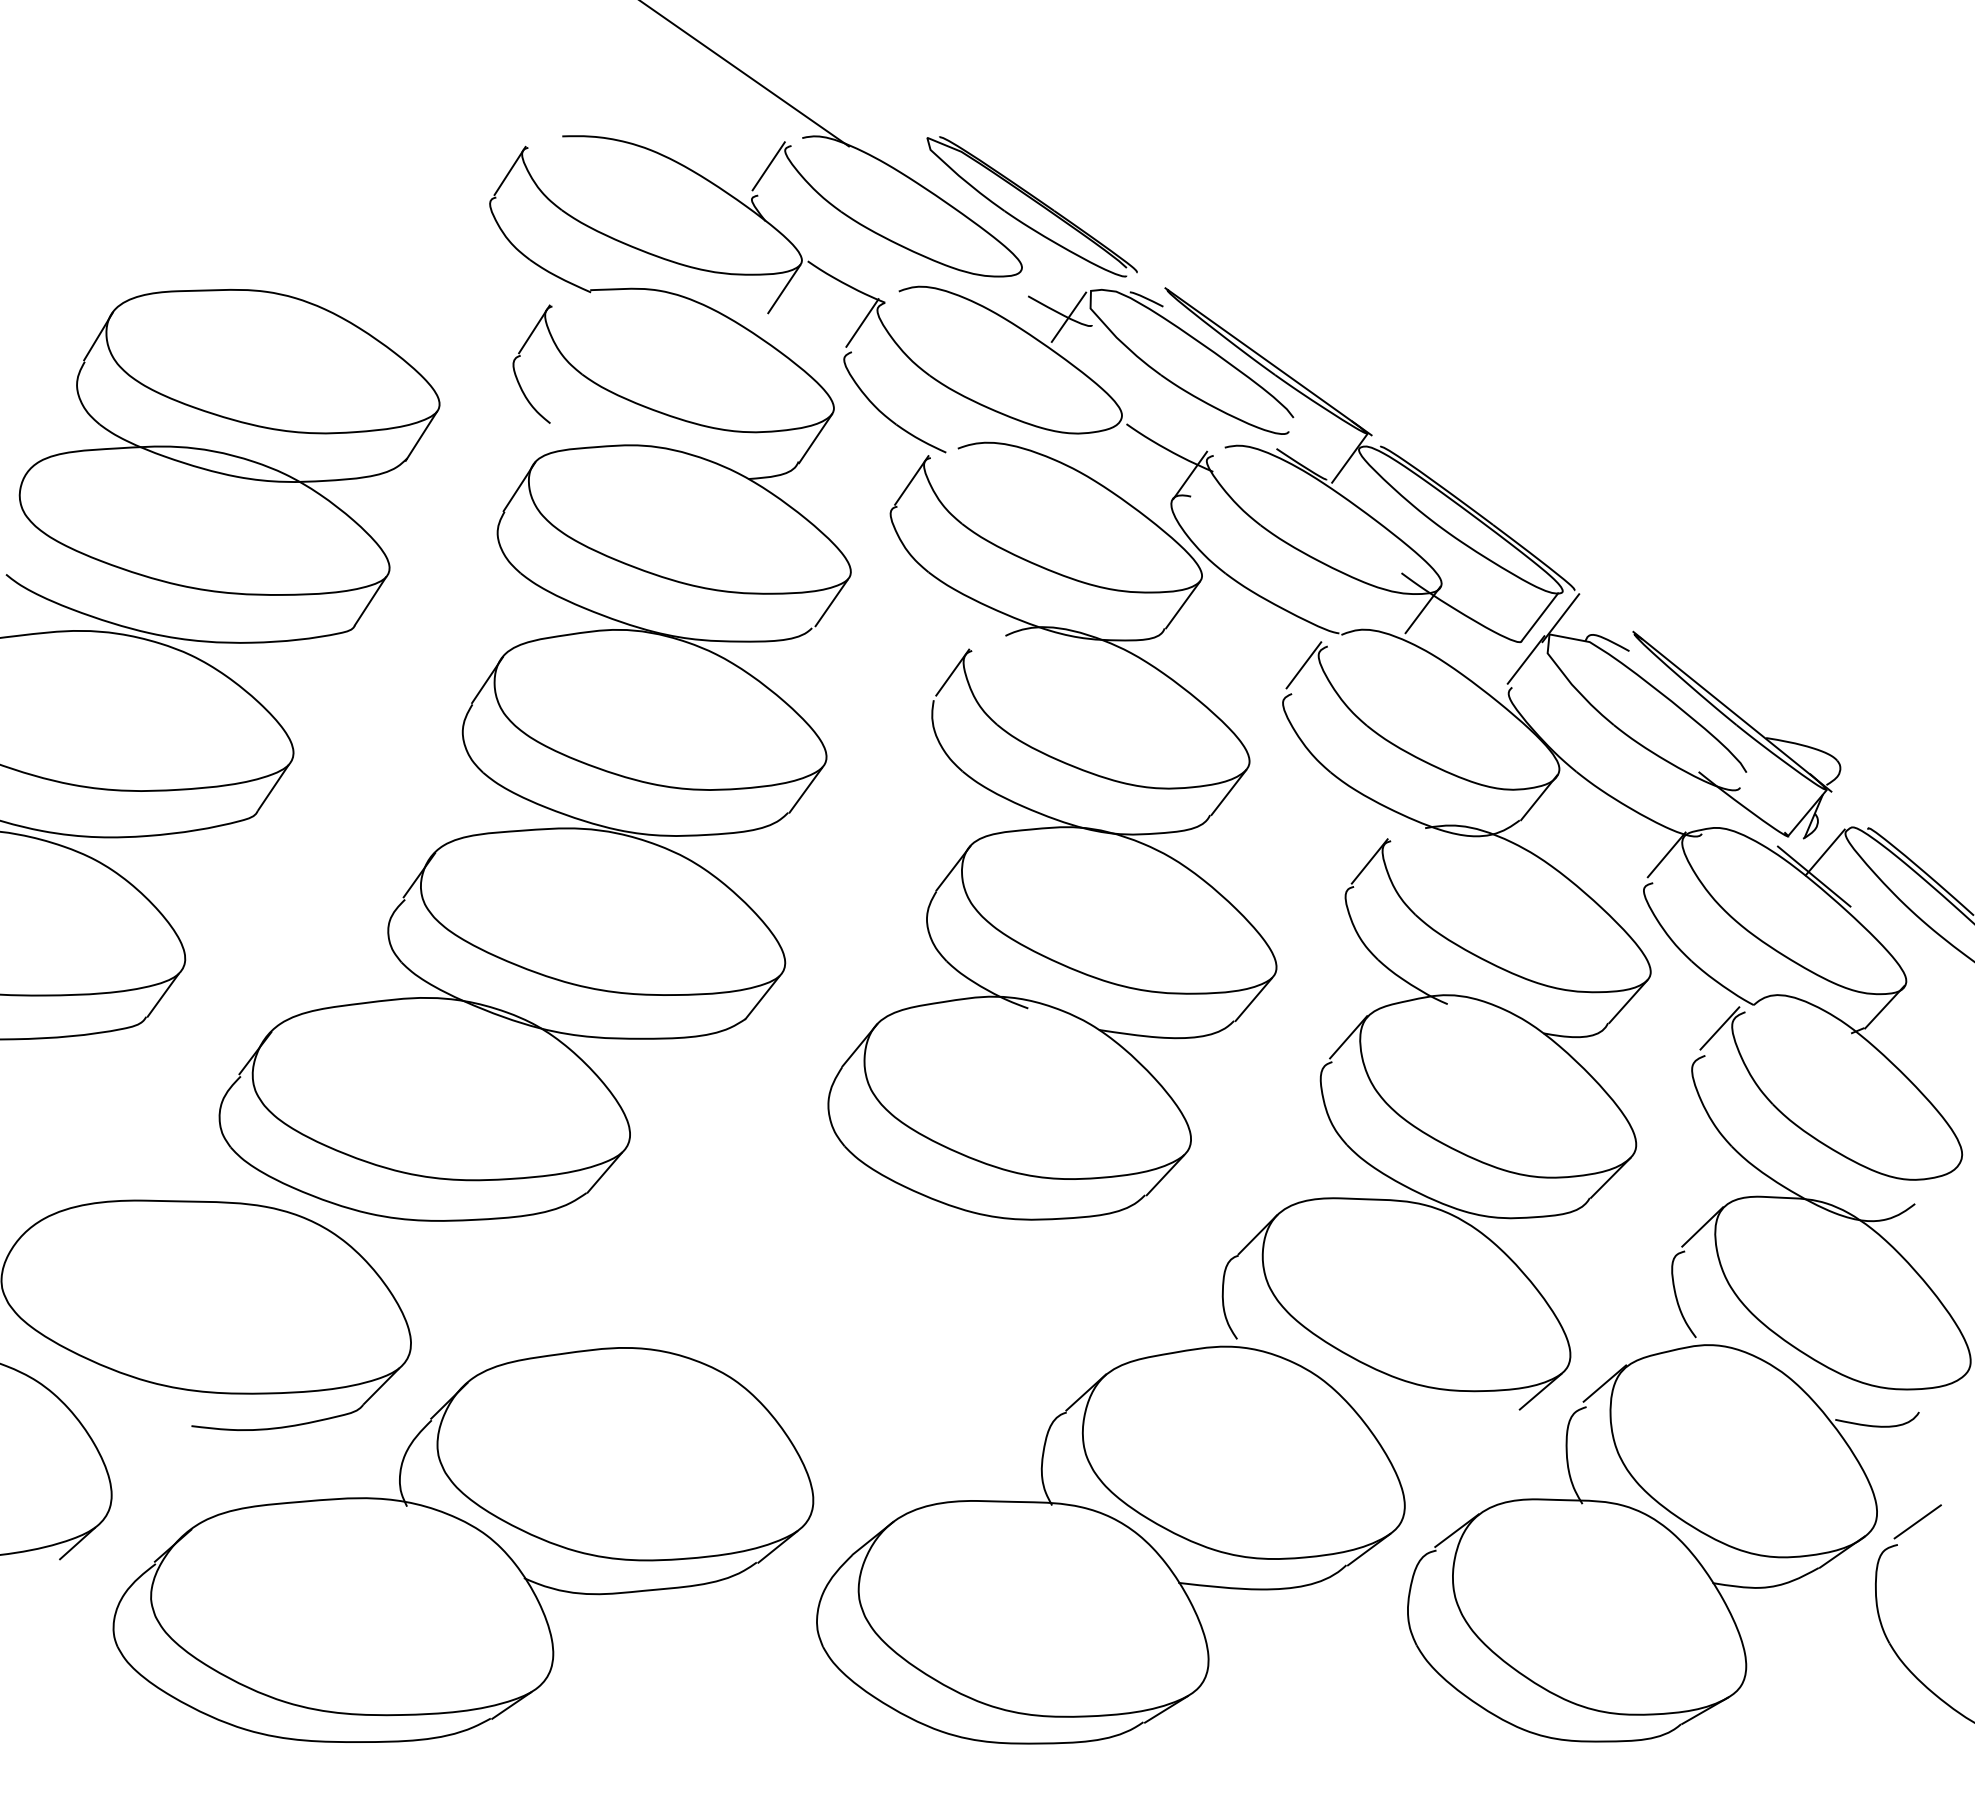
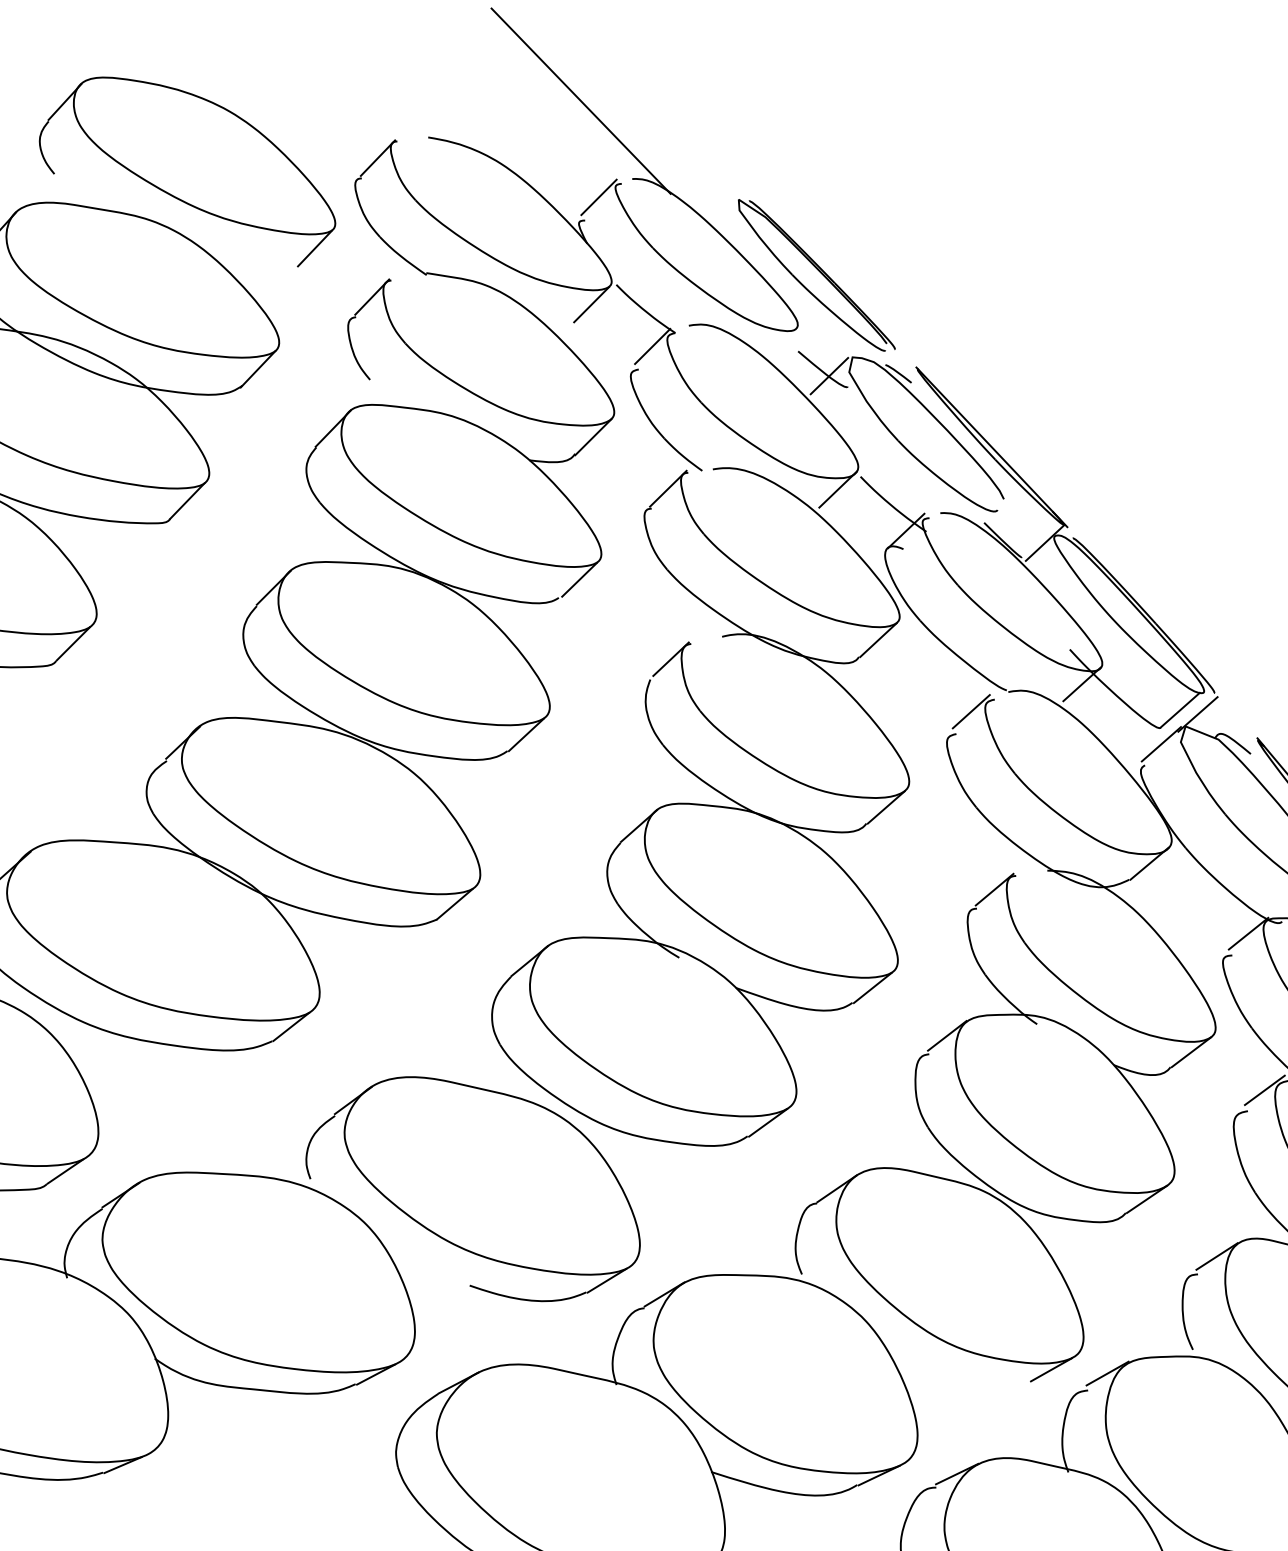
part: (299, 224) -> (189, 168), added
line: (1103, 443) -> (837, 489), added
part: (849, 1314) -> (475, 1188), added

